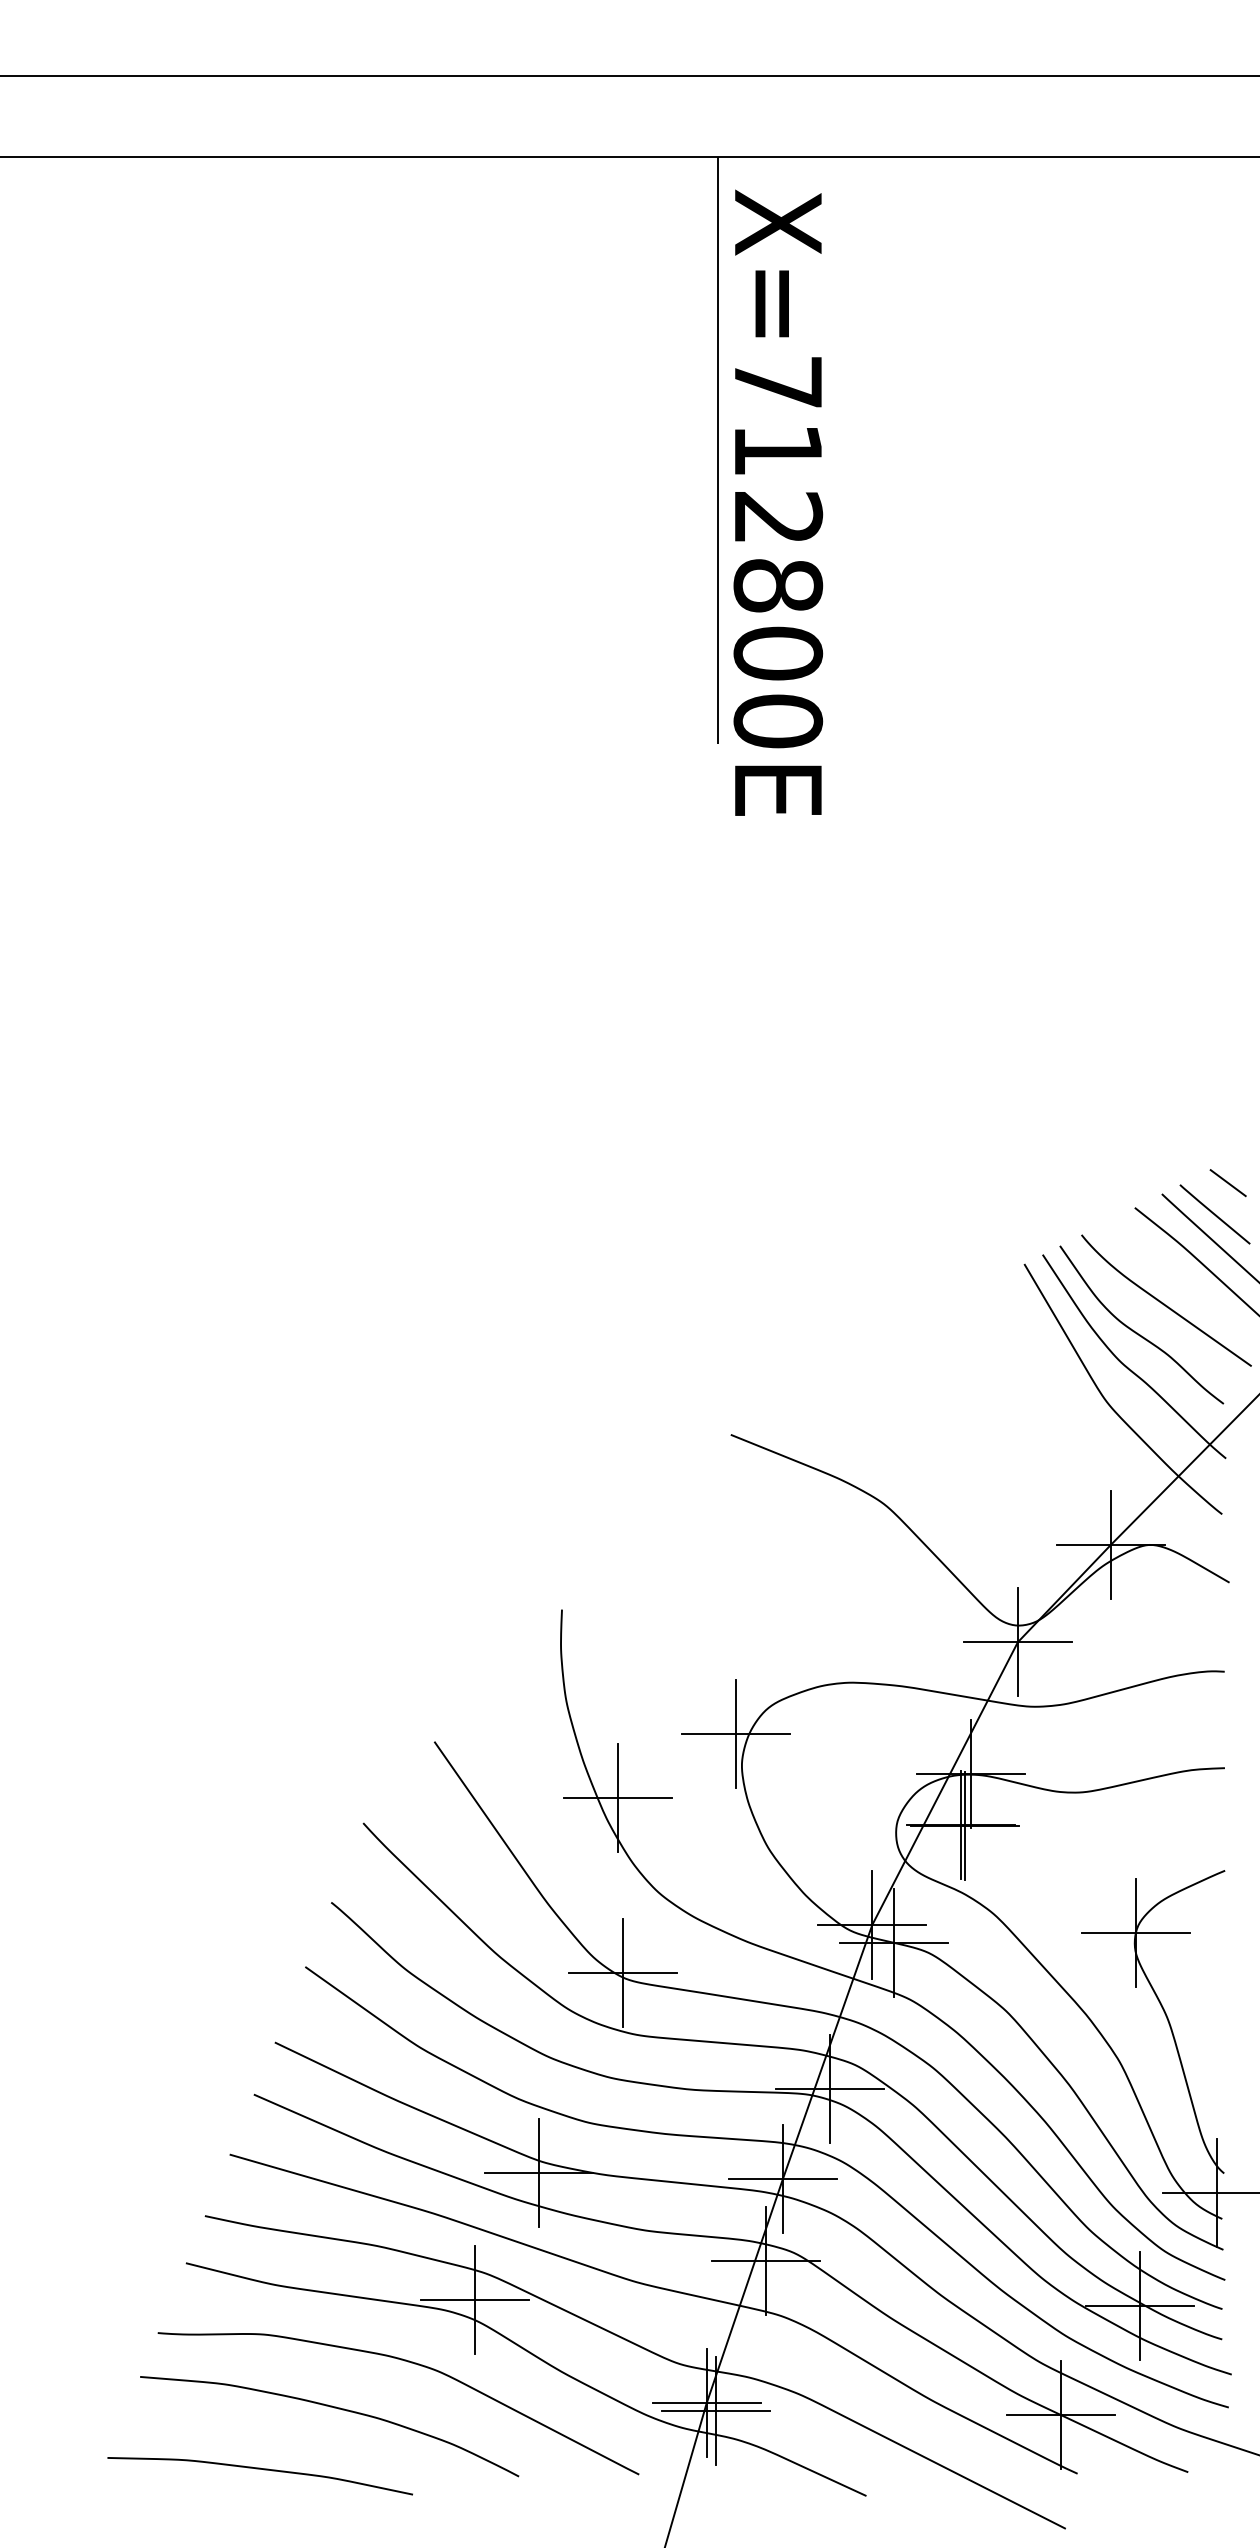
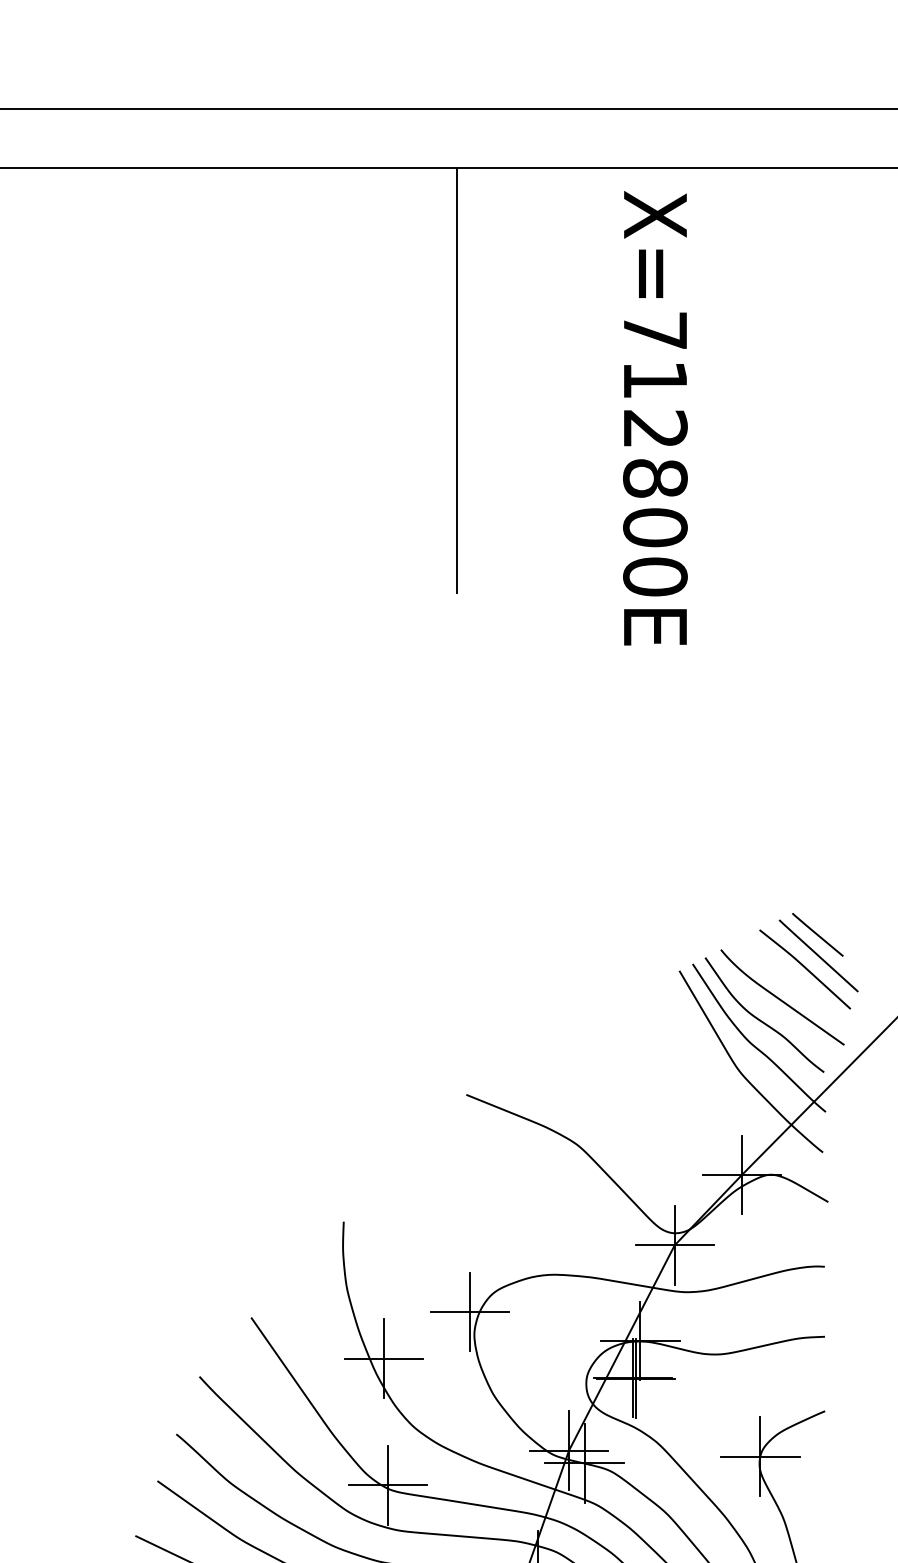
text: (778, 502) -> (655, 418), moved
line: (1227, 1183) -> (826, 912), removed

